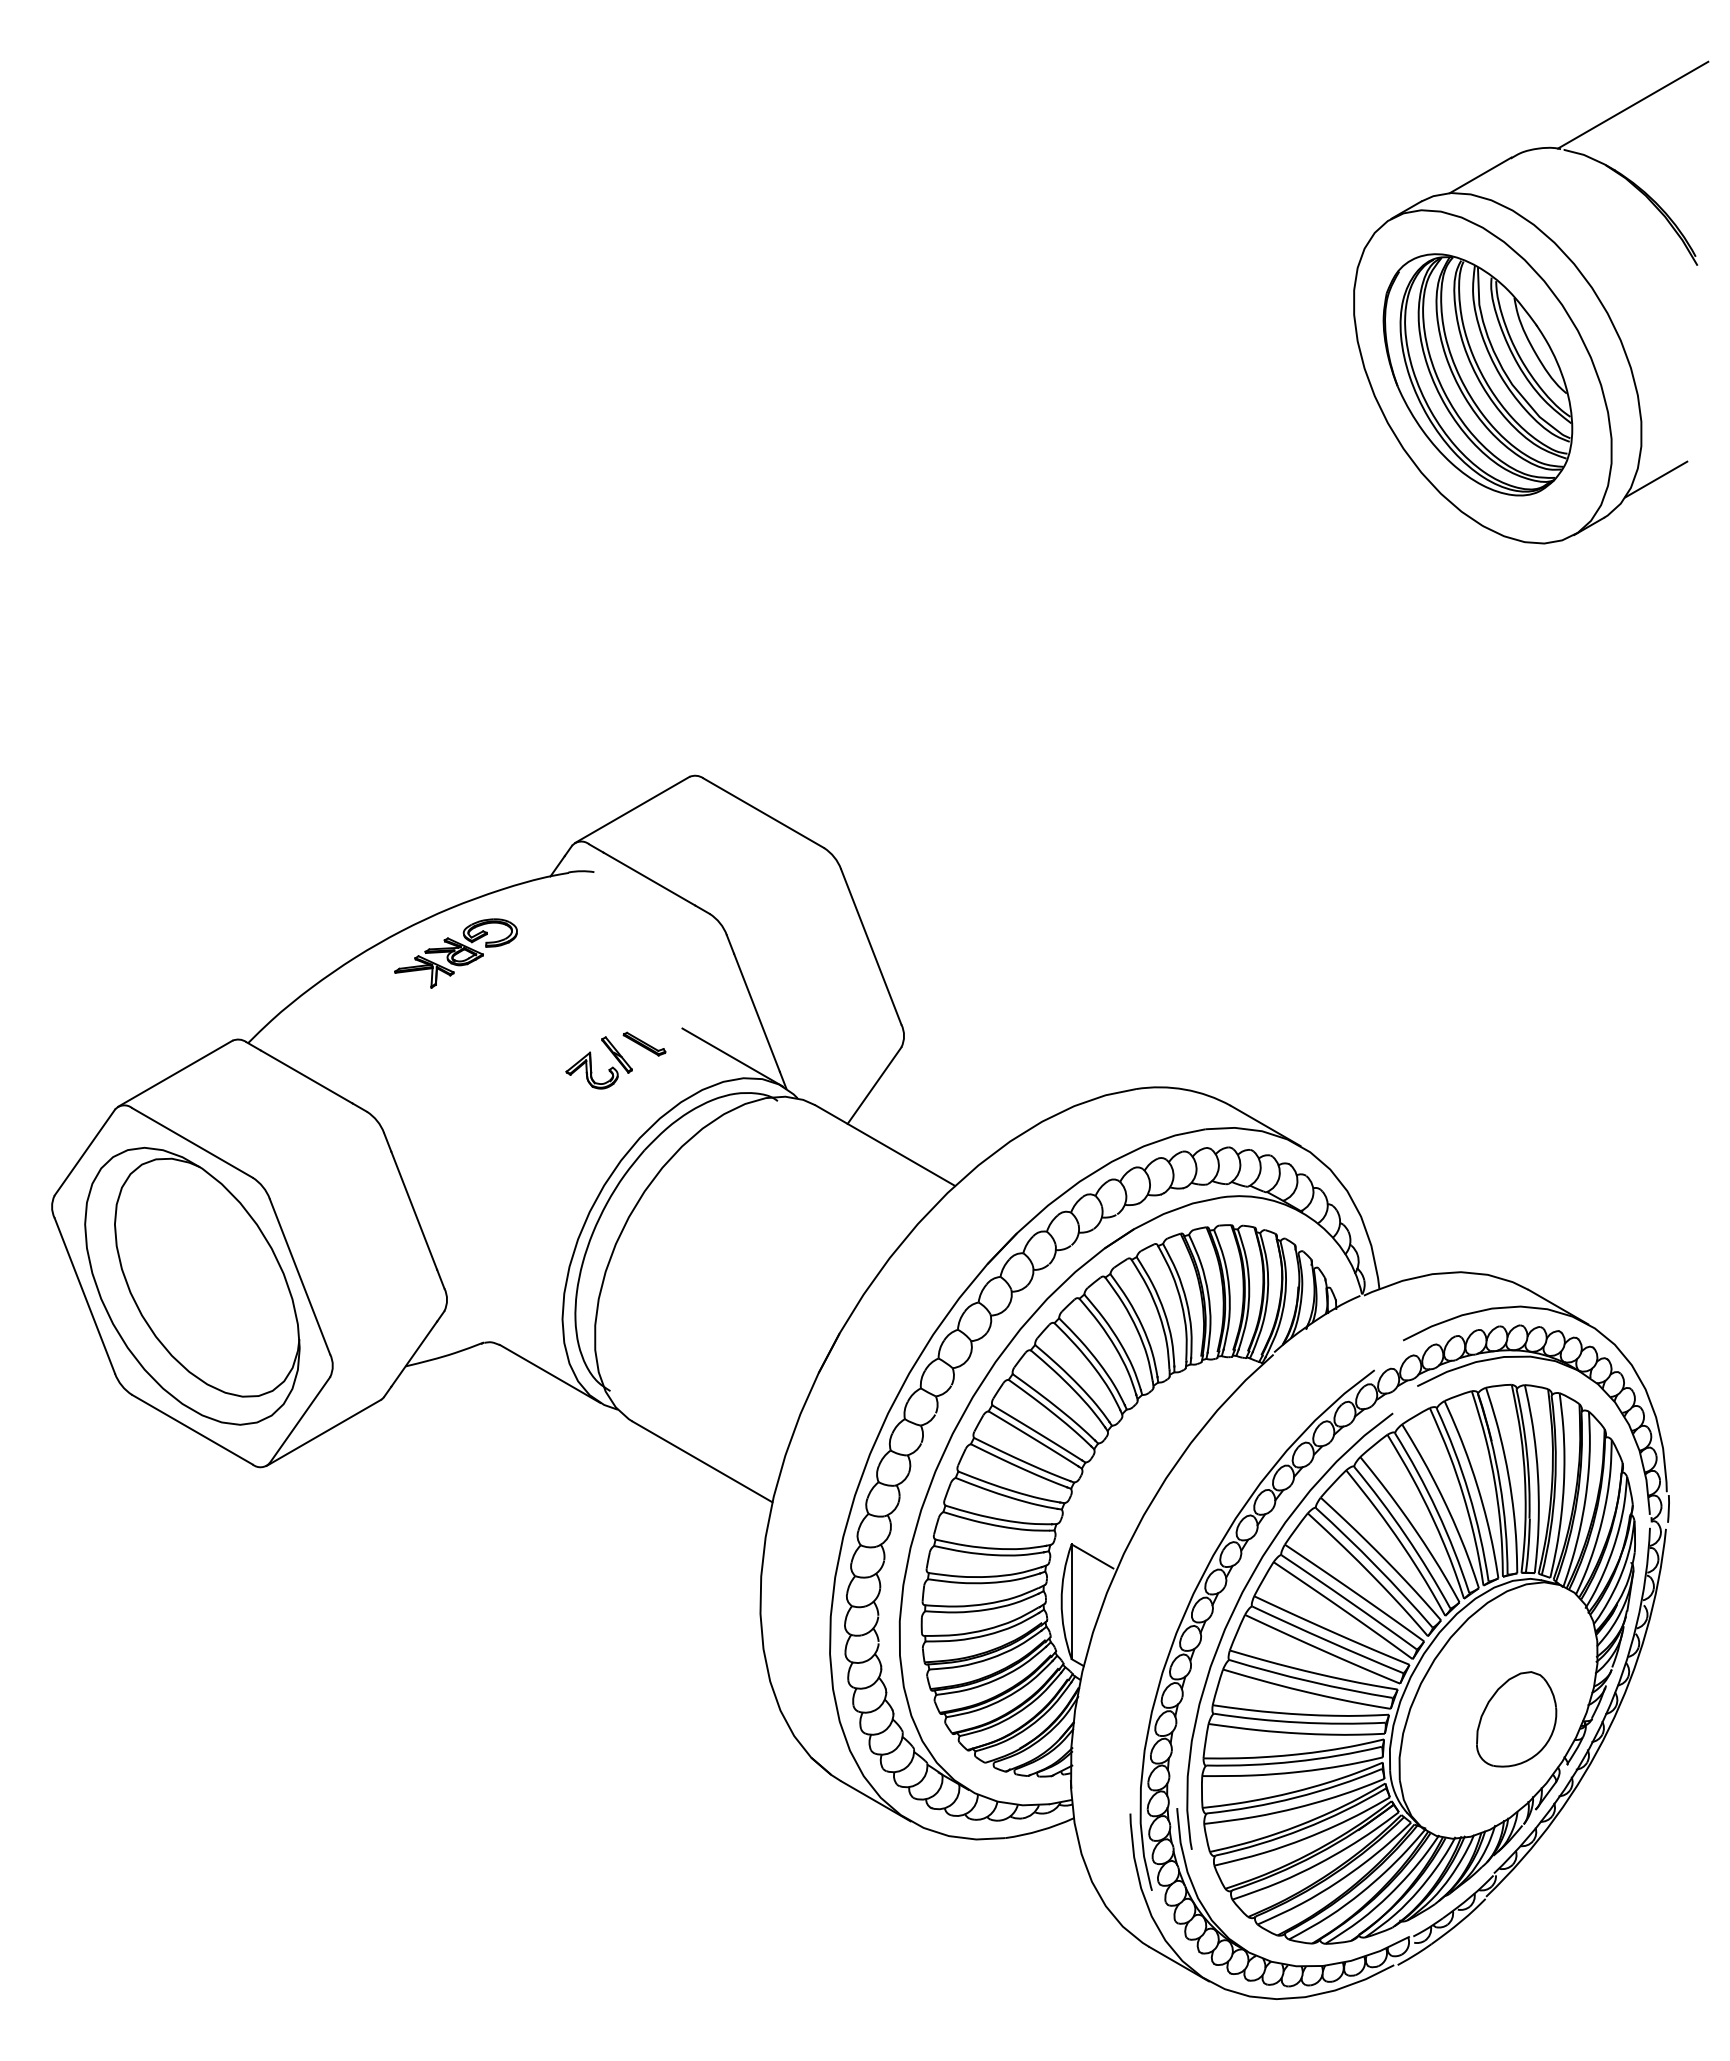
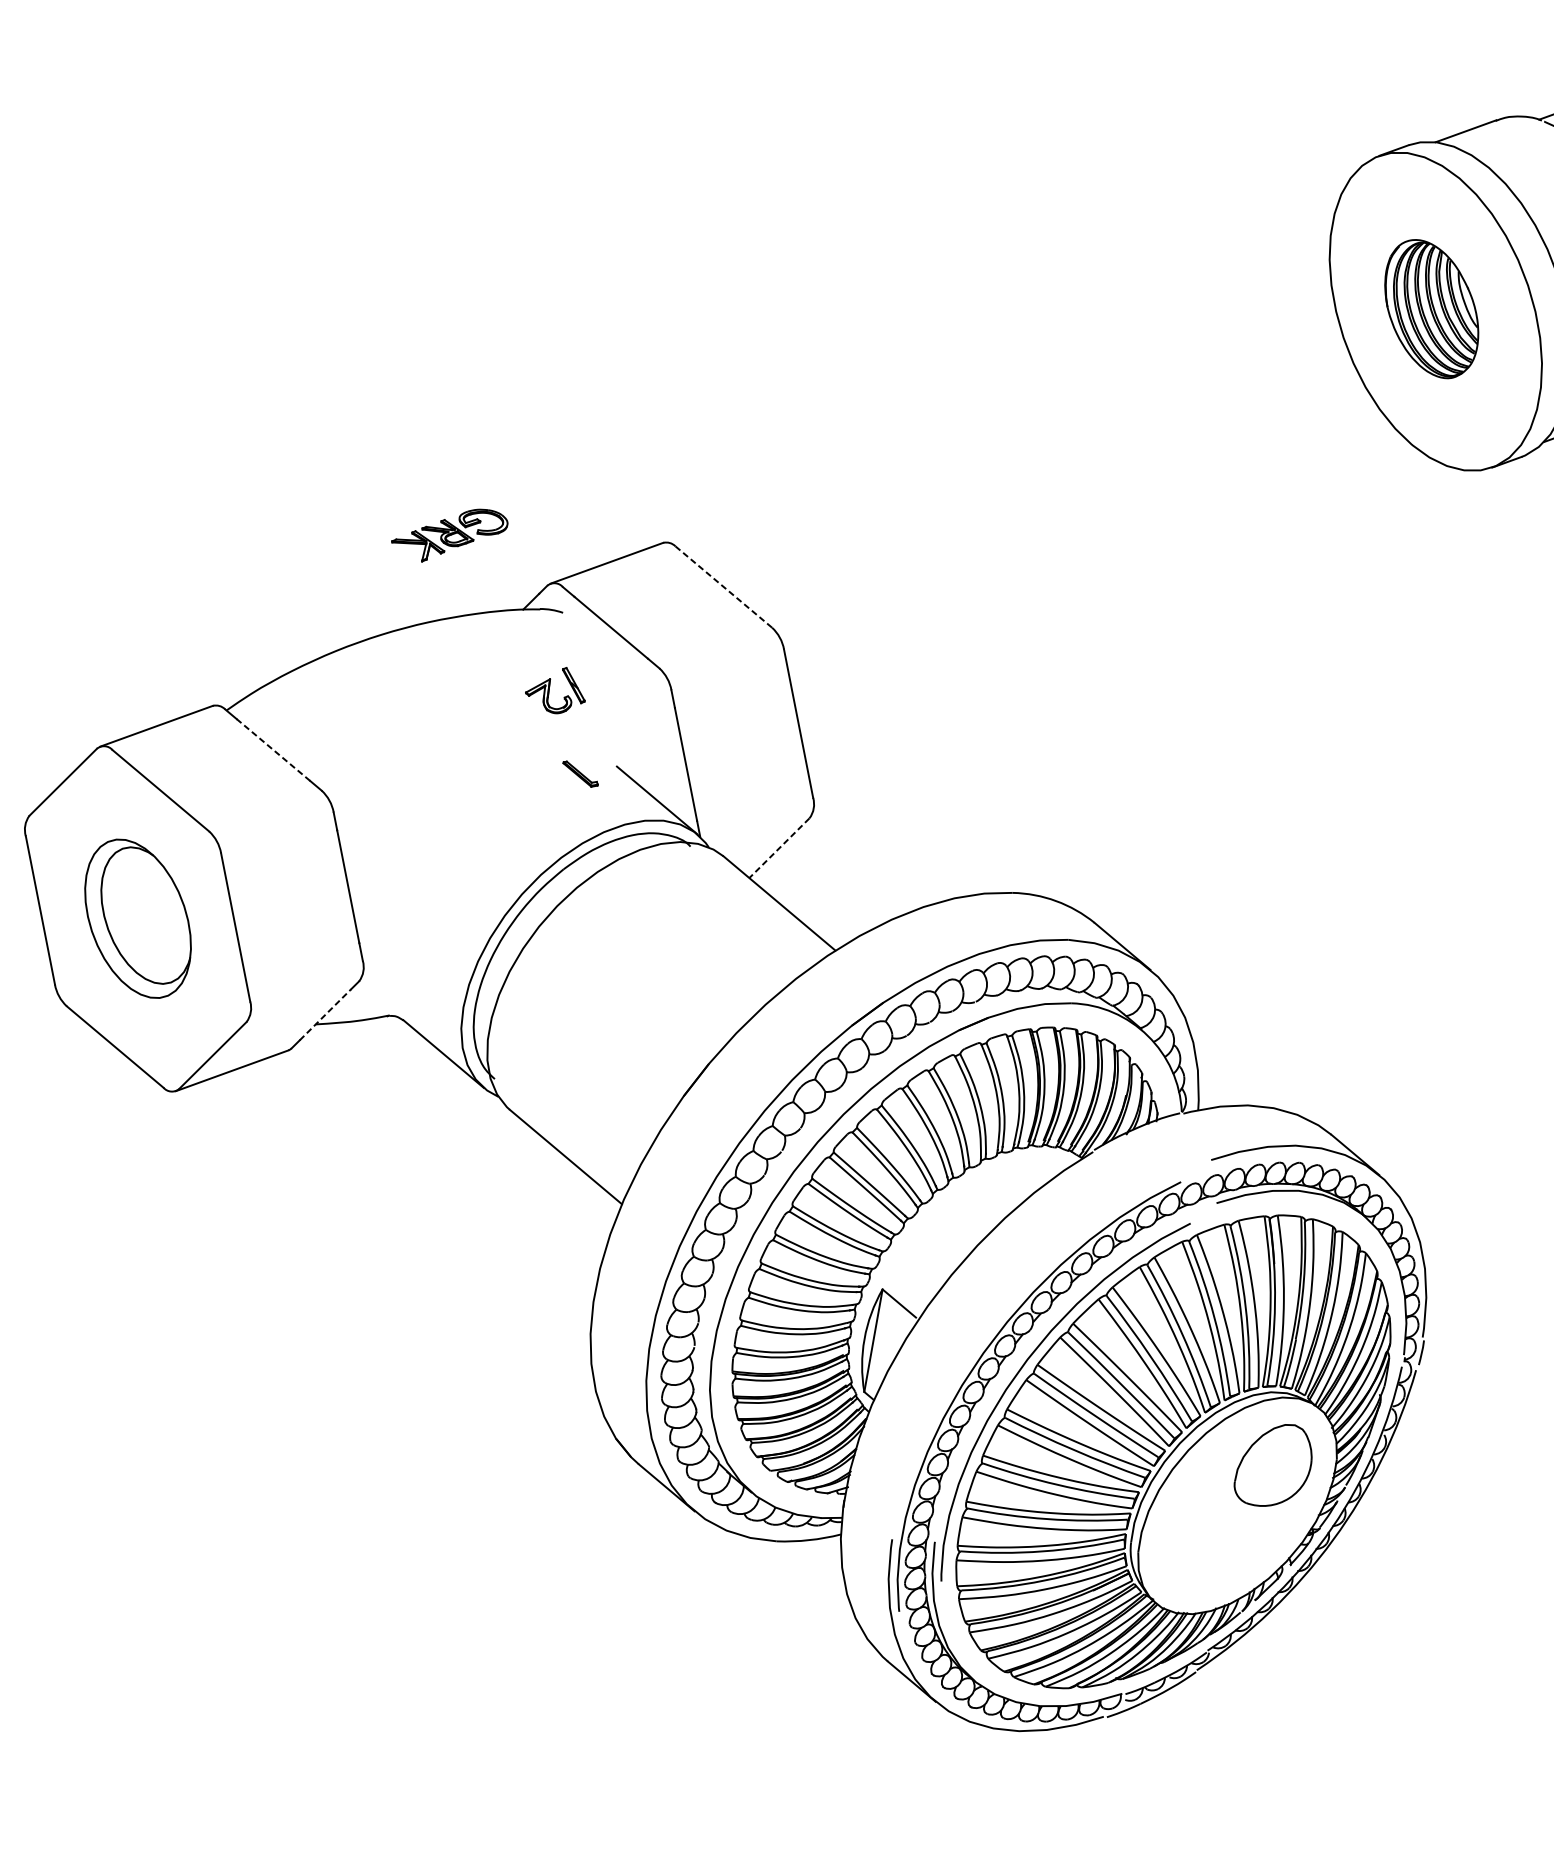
part: (1477, 374) -> (1431, 308), size x0.6
line: (763, 813) -> (723, 587), solid -> dashed
part: (455, 953) -> (448, 534), moved
part: (591, 1062) -> (549, 688), moved
line: (306, 1076) -> (273, 749), solid -> dashed
line: (874, 1085) -> (779, 848), solid -> dashed
part: (192, 1285) -> (138, 918), size x0.6
line: (414, 1354) -> (325, 1015), solid -> dashed
part: (1516, 1719) -> (1274, 1465), moved

